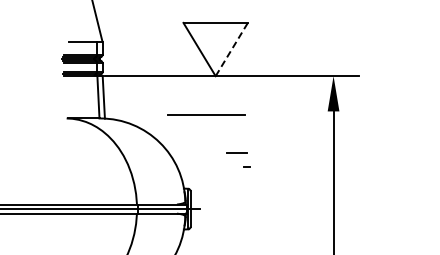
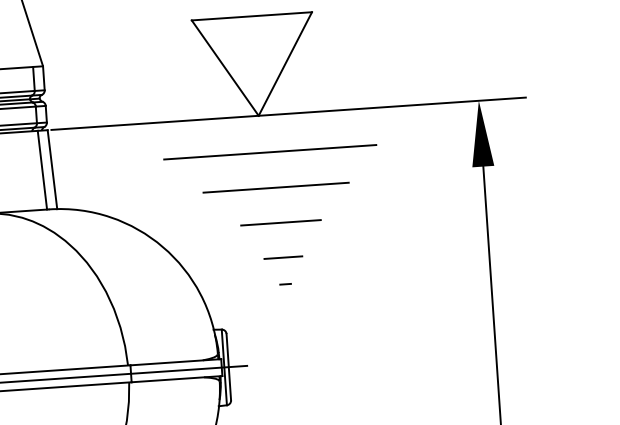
line: (232, 49) -> (286, 63), dashed -> solid
line: (220, 96) -> (270, 153), added
line: (206, 114) -> (276, 186), moved
line: (223, 134) -> (280, 223), added
line: (236, 152) -> (282, 257), moved
line: (246, 166) -> (284, 283), moved

